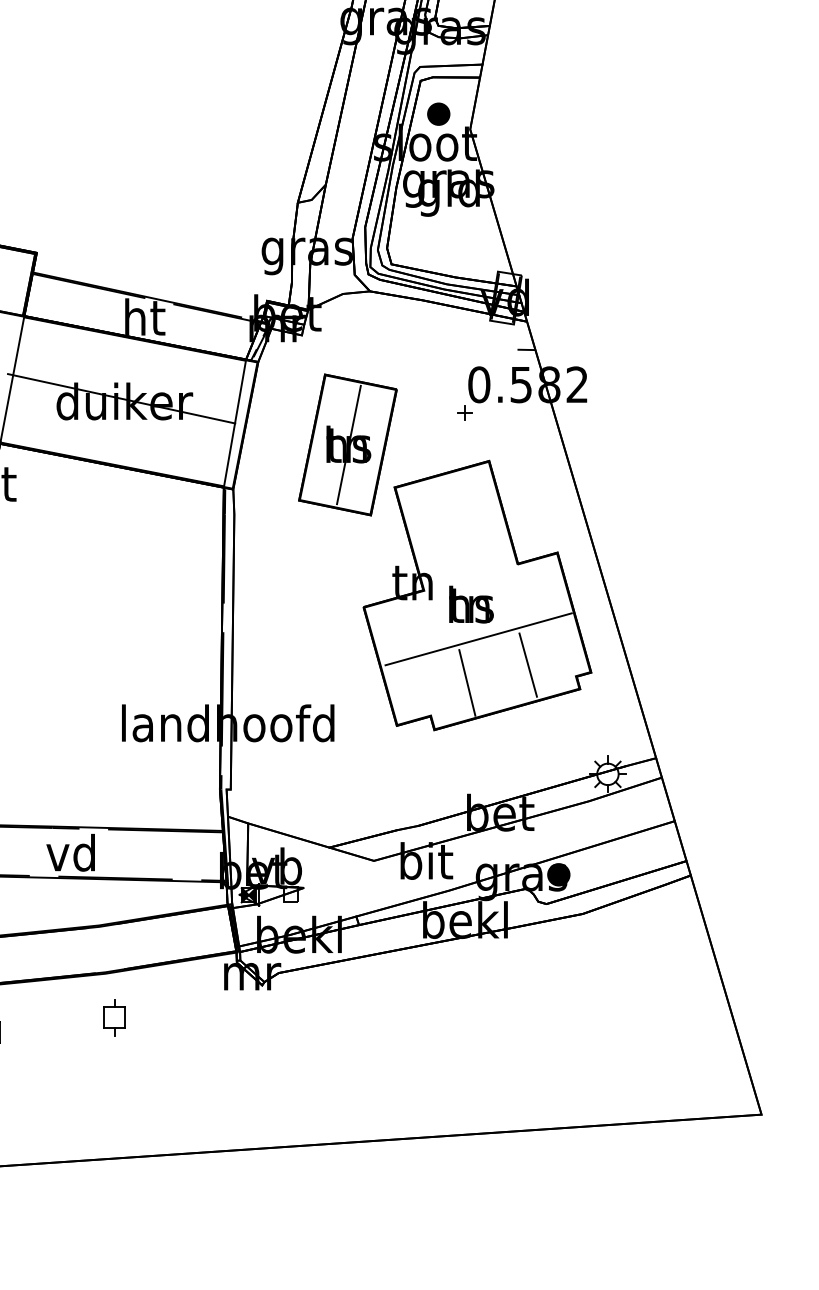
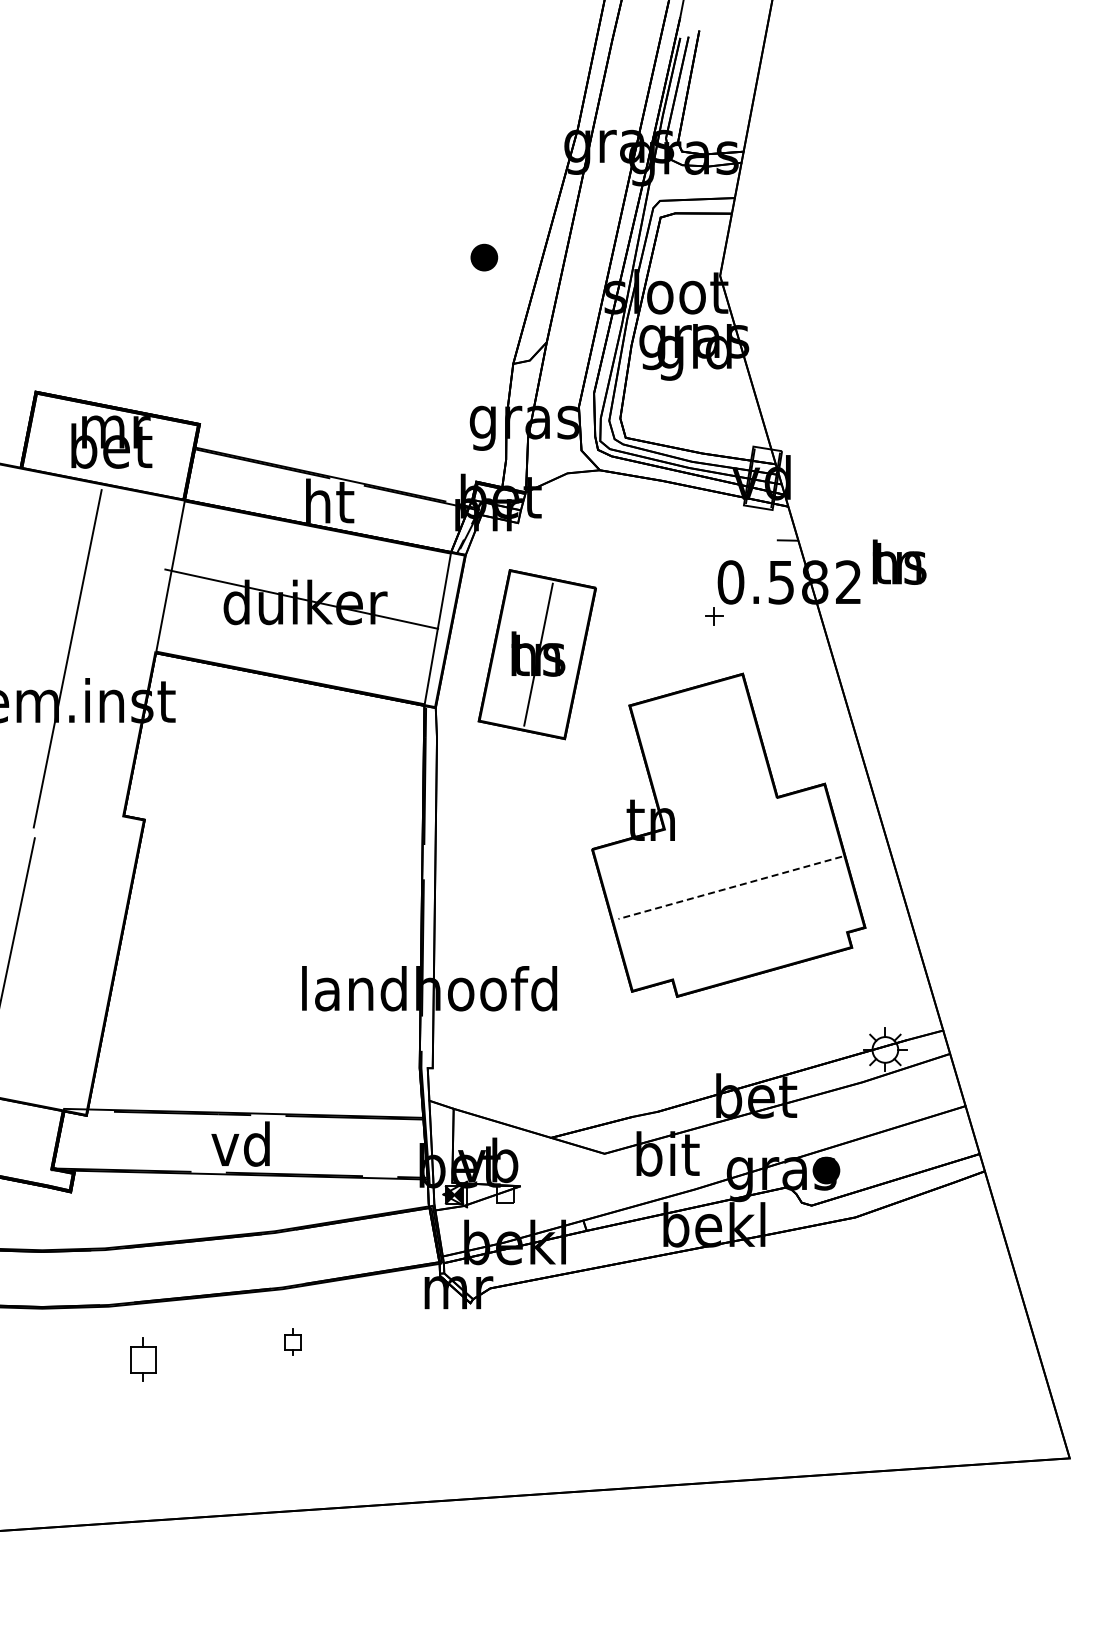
part: (438, 114) -> (484, 257), moved
part: (347, 444) -> (536, 654), moved
text: (471, 604) -> (899, 561), moved
line: (478, 639) -> (729, 887), solid -> dashed
line: (528, 664) -> (789, 918), removed
line: (467, 682) -> (716, 939), removed
part: (113, 1018) -> (292, 1342), size x0.6

